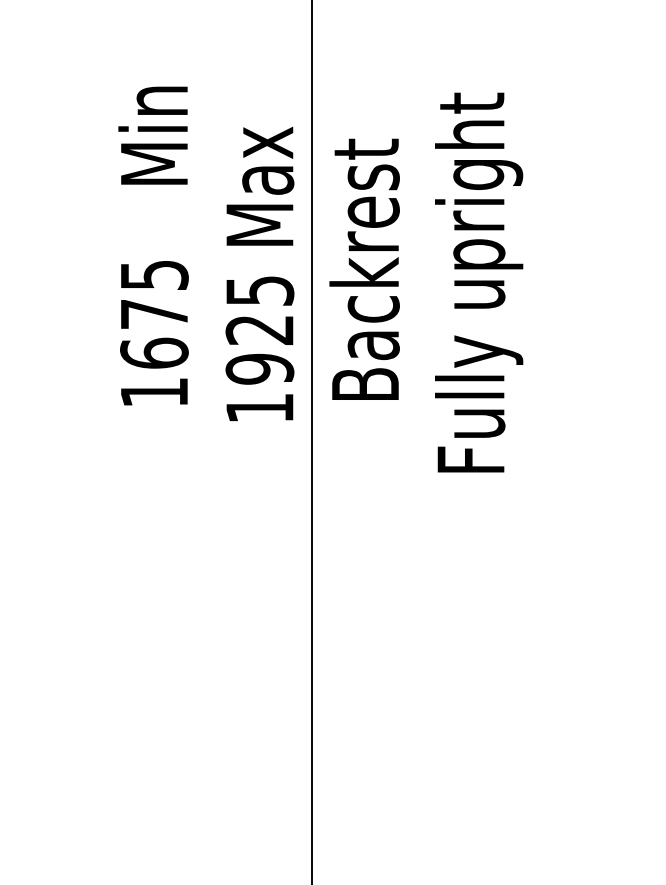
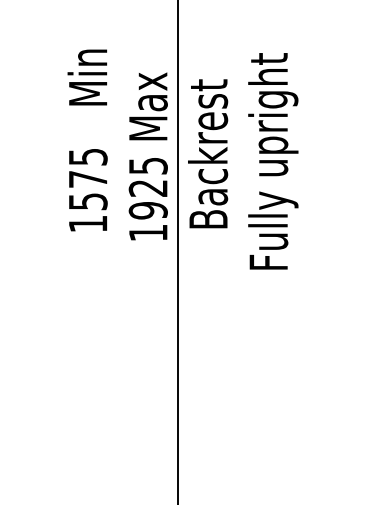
text: (153, 353) -> (87, 201), 1675 -> 1575

